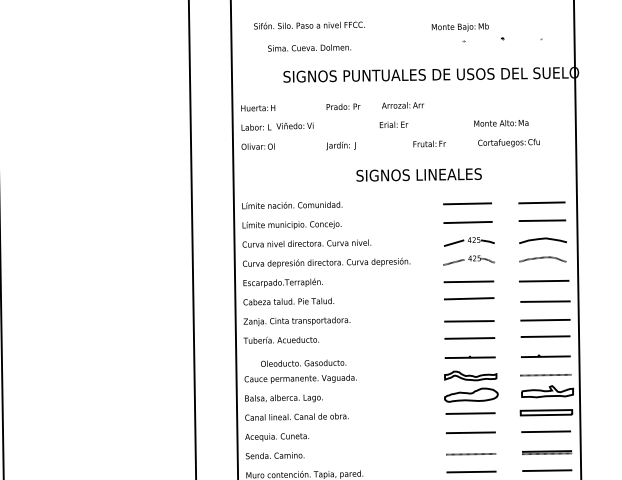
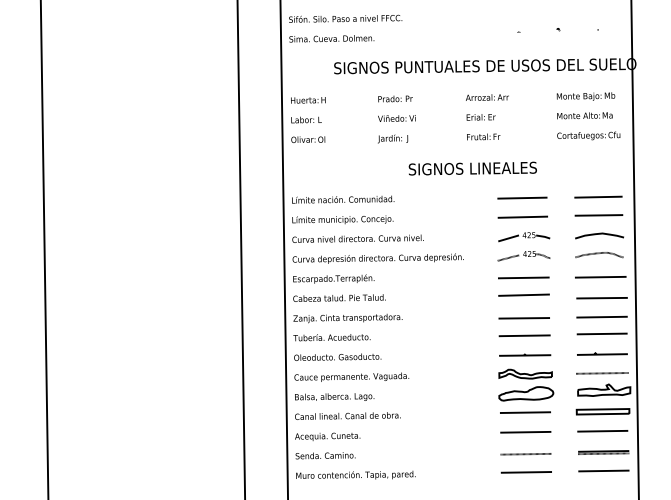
text: (309, 25) -> (345, 18), moved
text: (459, 27) -> (585, 96), moved
text: (309, 47) -> (331, 38), moved
text: (403, 105) -> (487, 97), moved
text: (500, 123) -> (584, 115), moved
text: (393, 124) -> (480, 117), moved
text: (294, 125) -> (396, 118), moved
text: (508, 142) -> (588, 135), moved
text: (303, 362) -> (337, 356), moved

